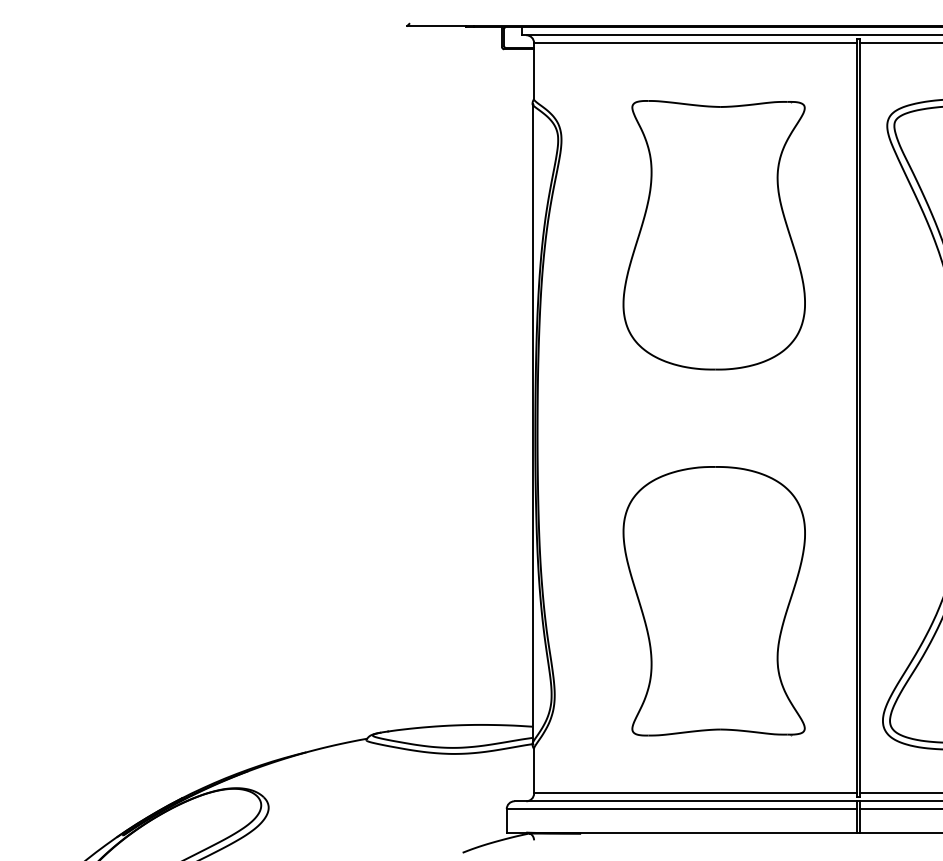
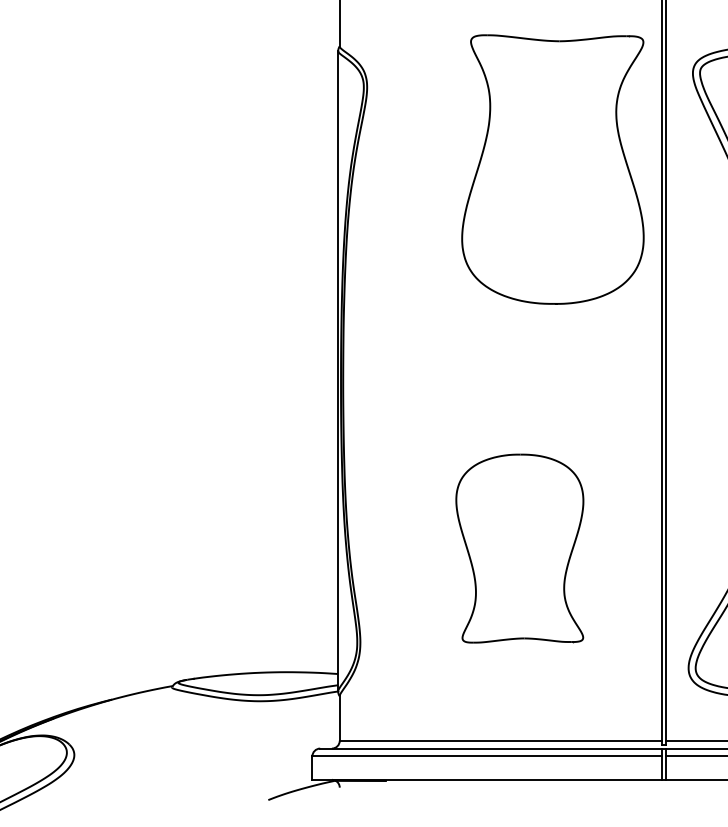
part: (713, 235) -> (552, 169), moved
part: (713, 601) -> (519, 548), size x0.7

